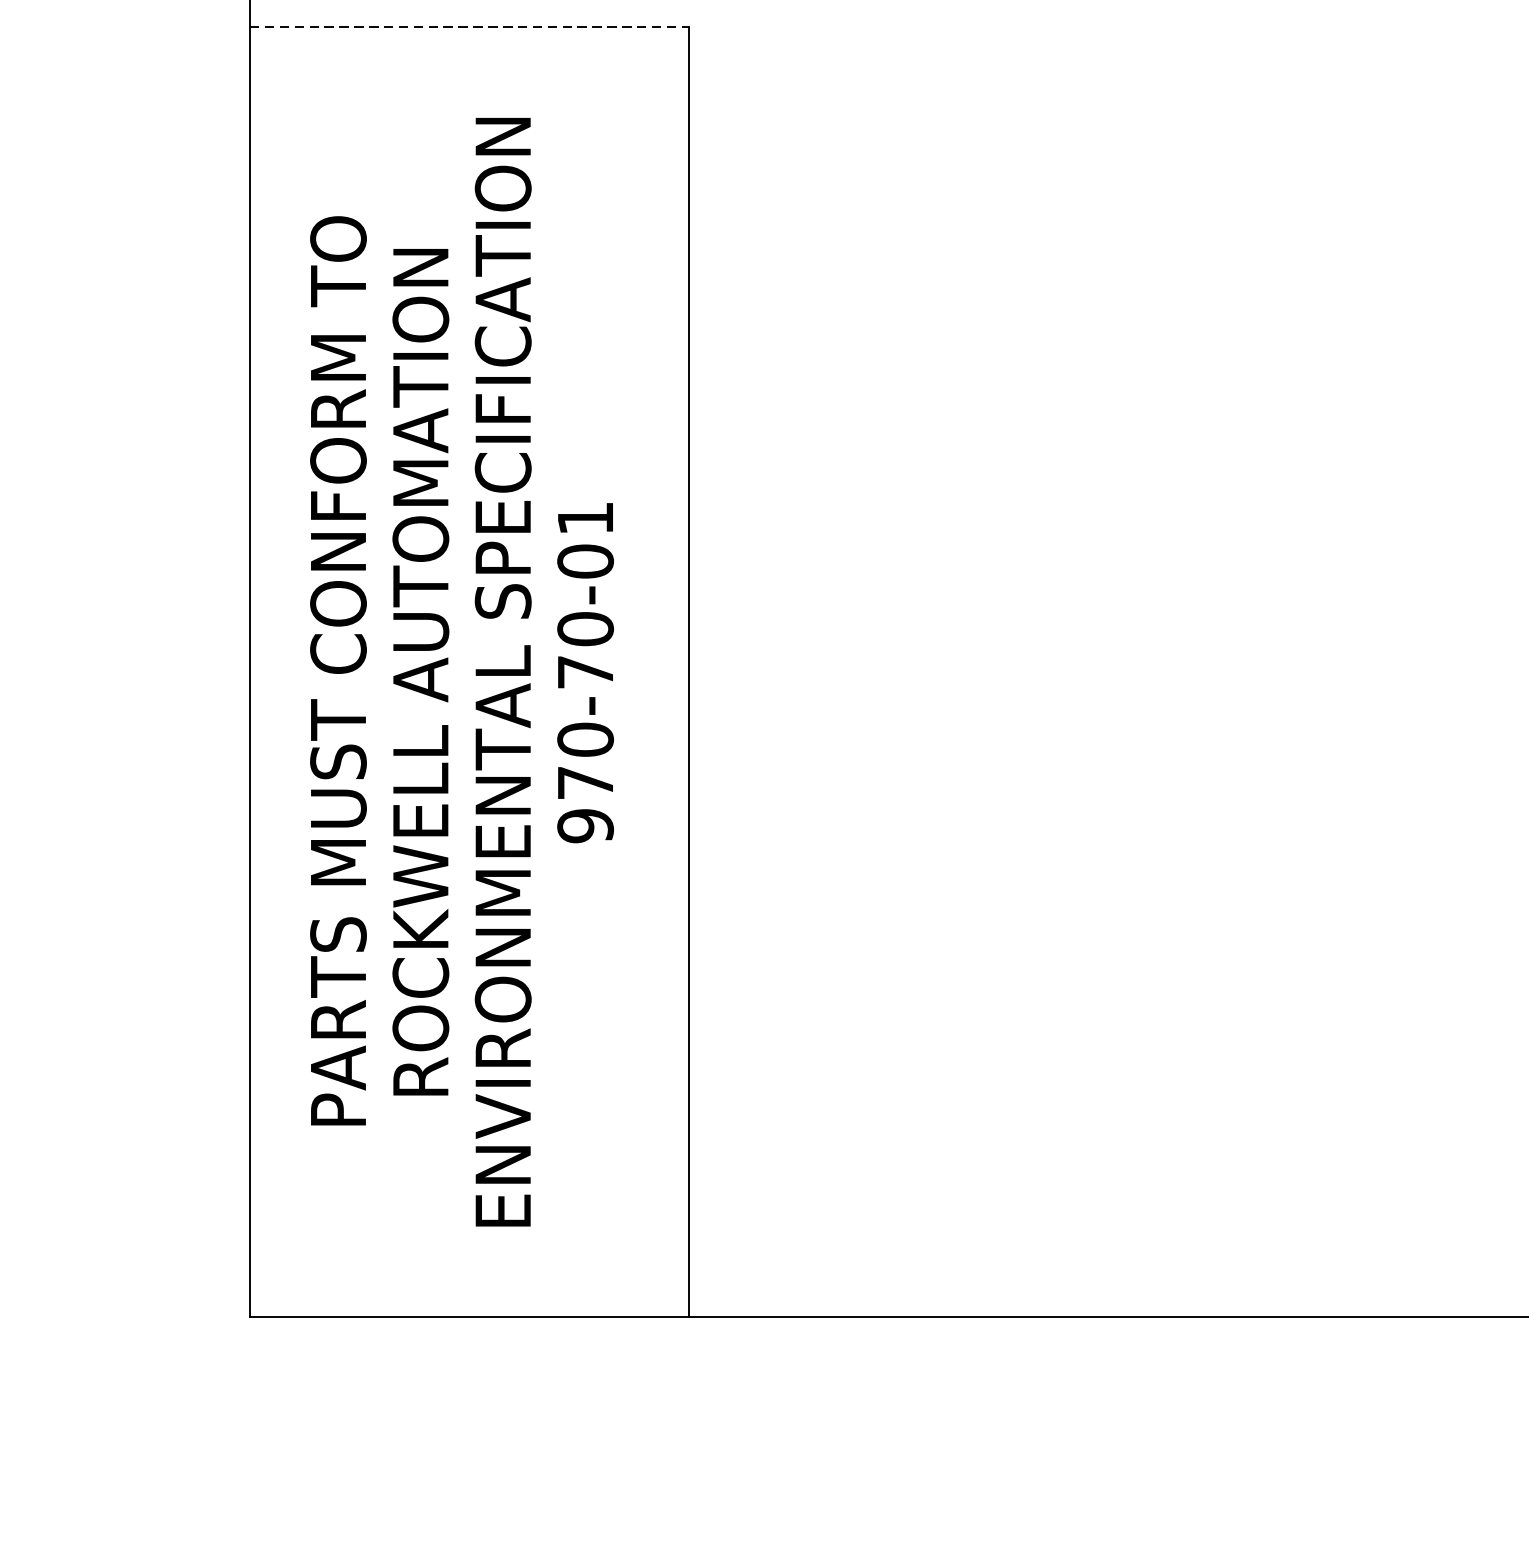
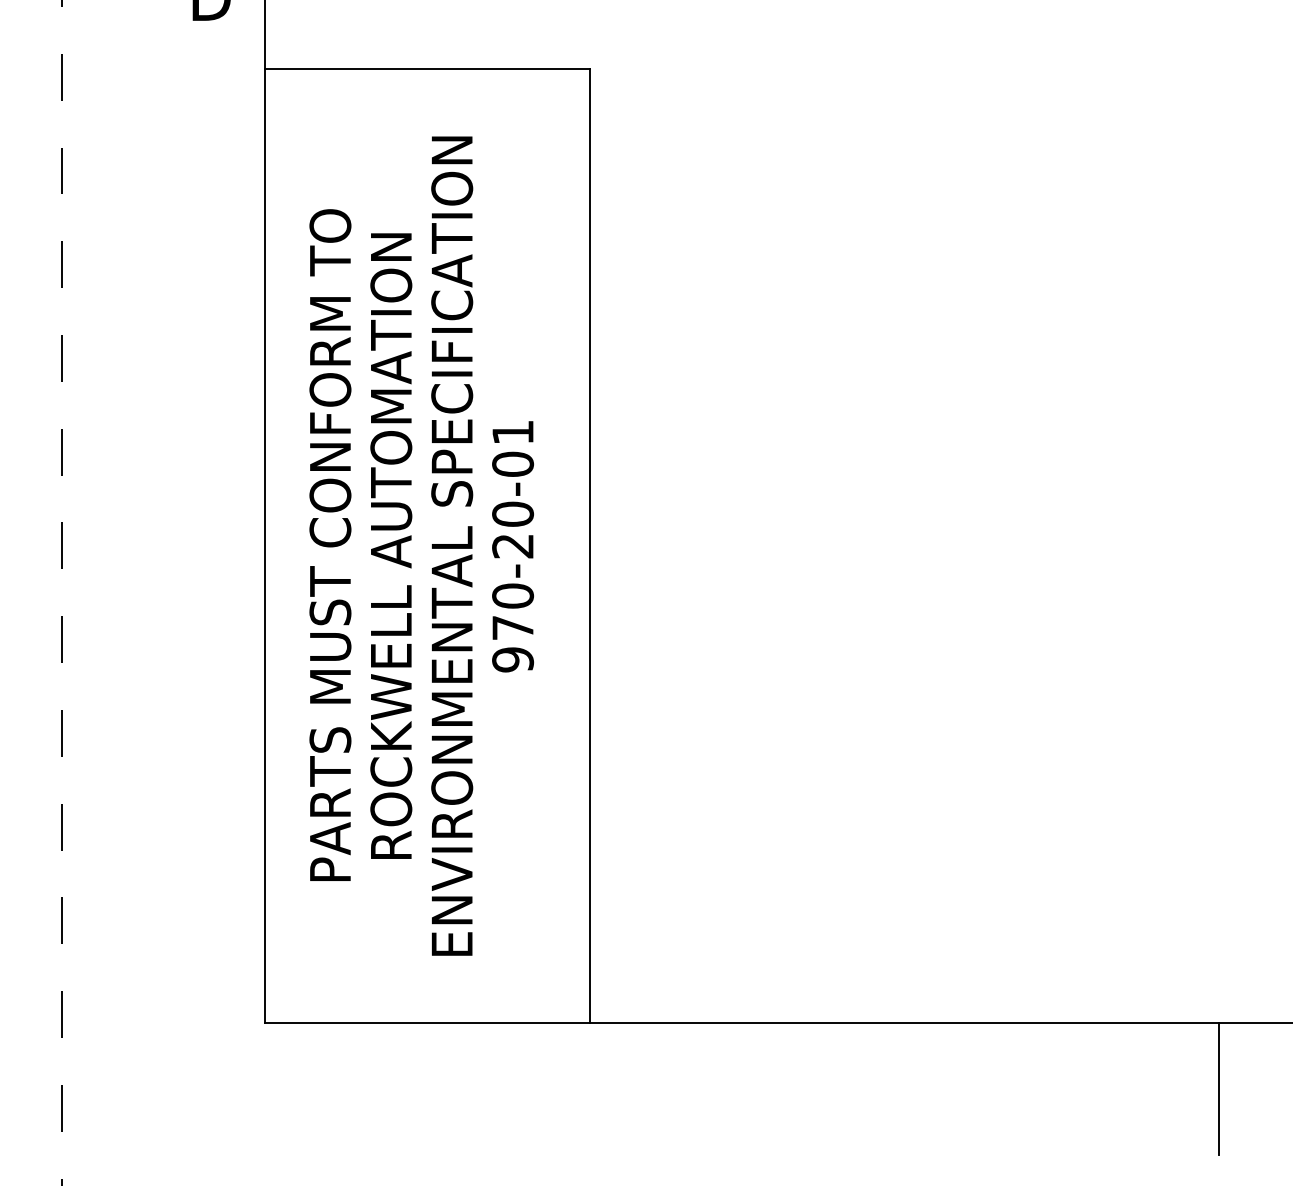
line: (469, 25) -> (427, 68), dashed -> solid
text: (584, 672) -> (512, 546), 970-70-01 -> 970-20-01

